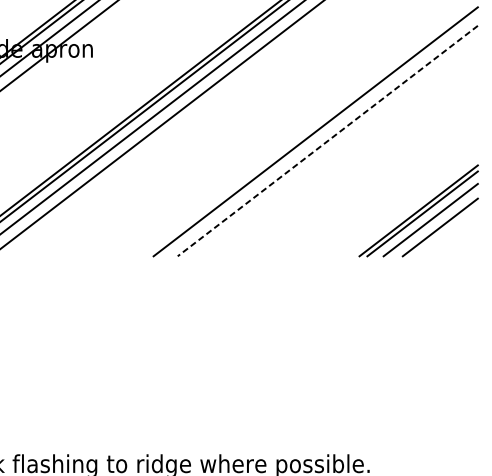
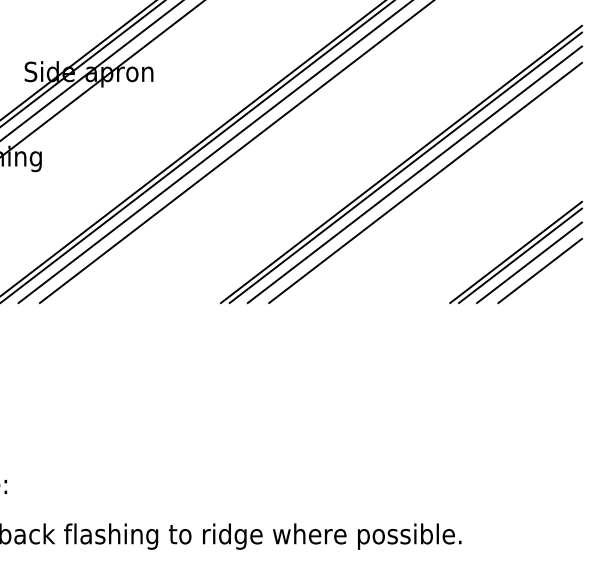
line: (319, 134) -> (405, 167), added
line: (327, 140) -> (414, 174), dashed -> solid
line: (337, 148) -> (425, 182), added

